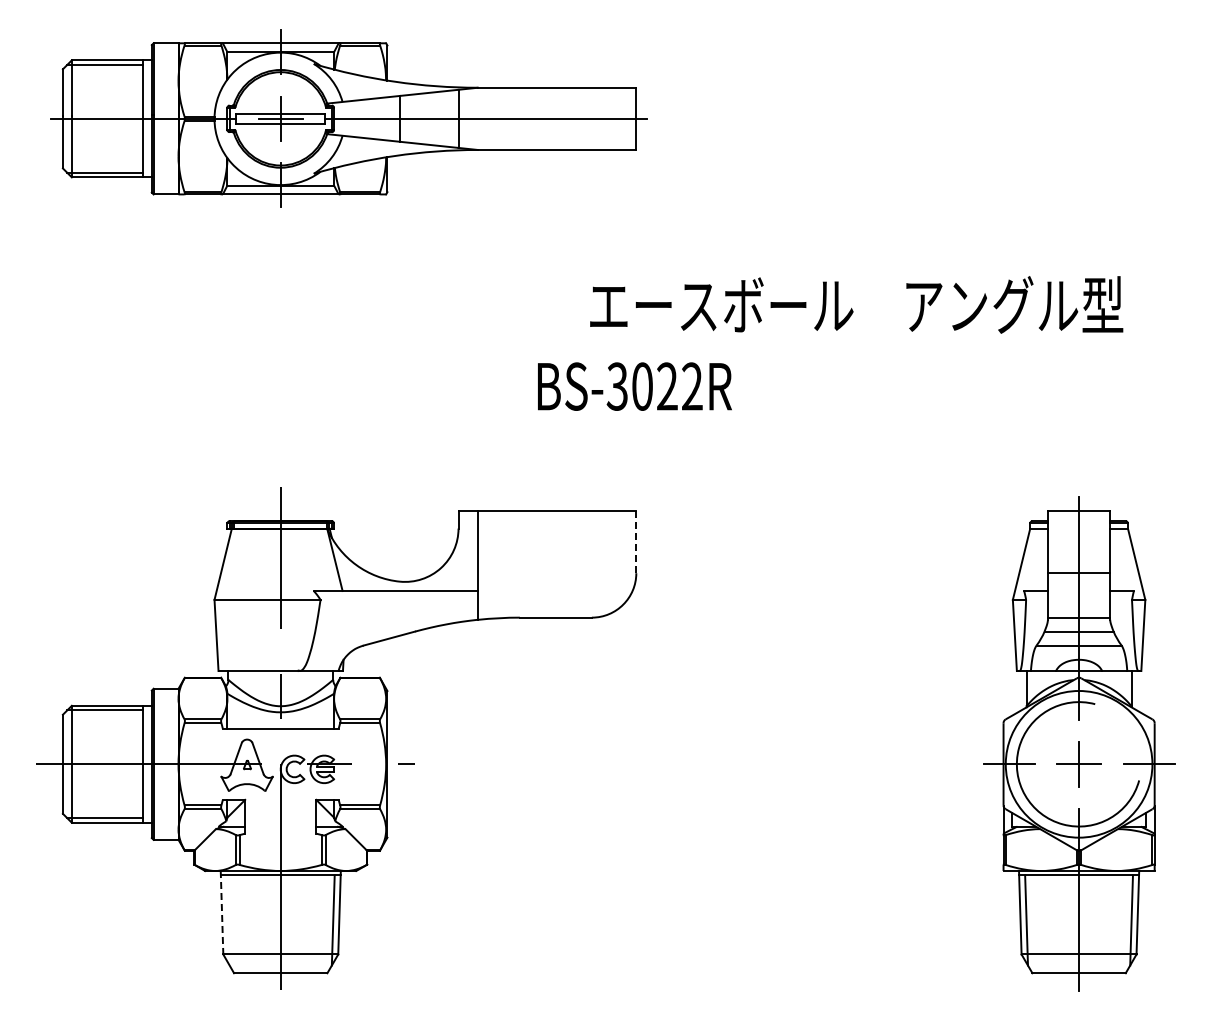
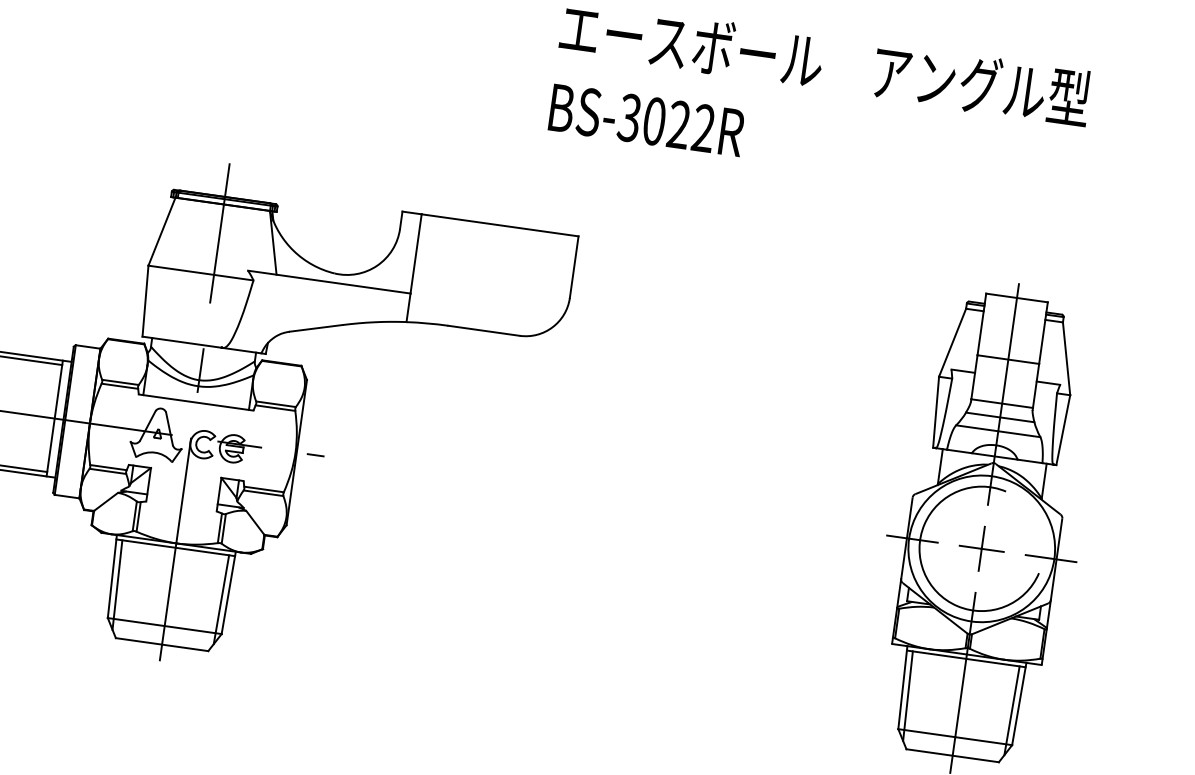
text: (634, 386) -> (646, 120), moved
line: (636, 542) -> (574, 267), dashed -> solid
line: (222, 912) -> (112, 576), dashed -> solid
line: (227, 920) -> (116, 584), added

